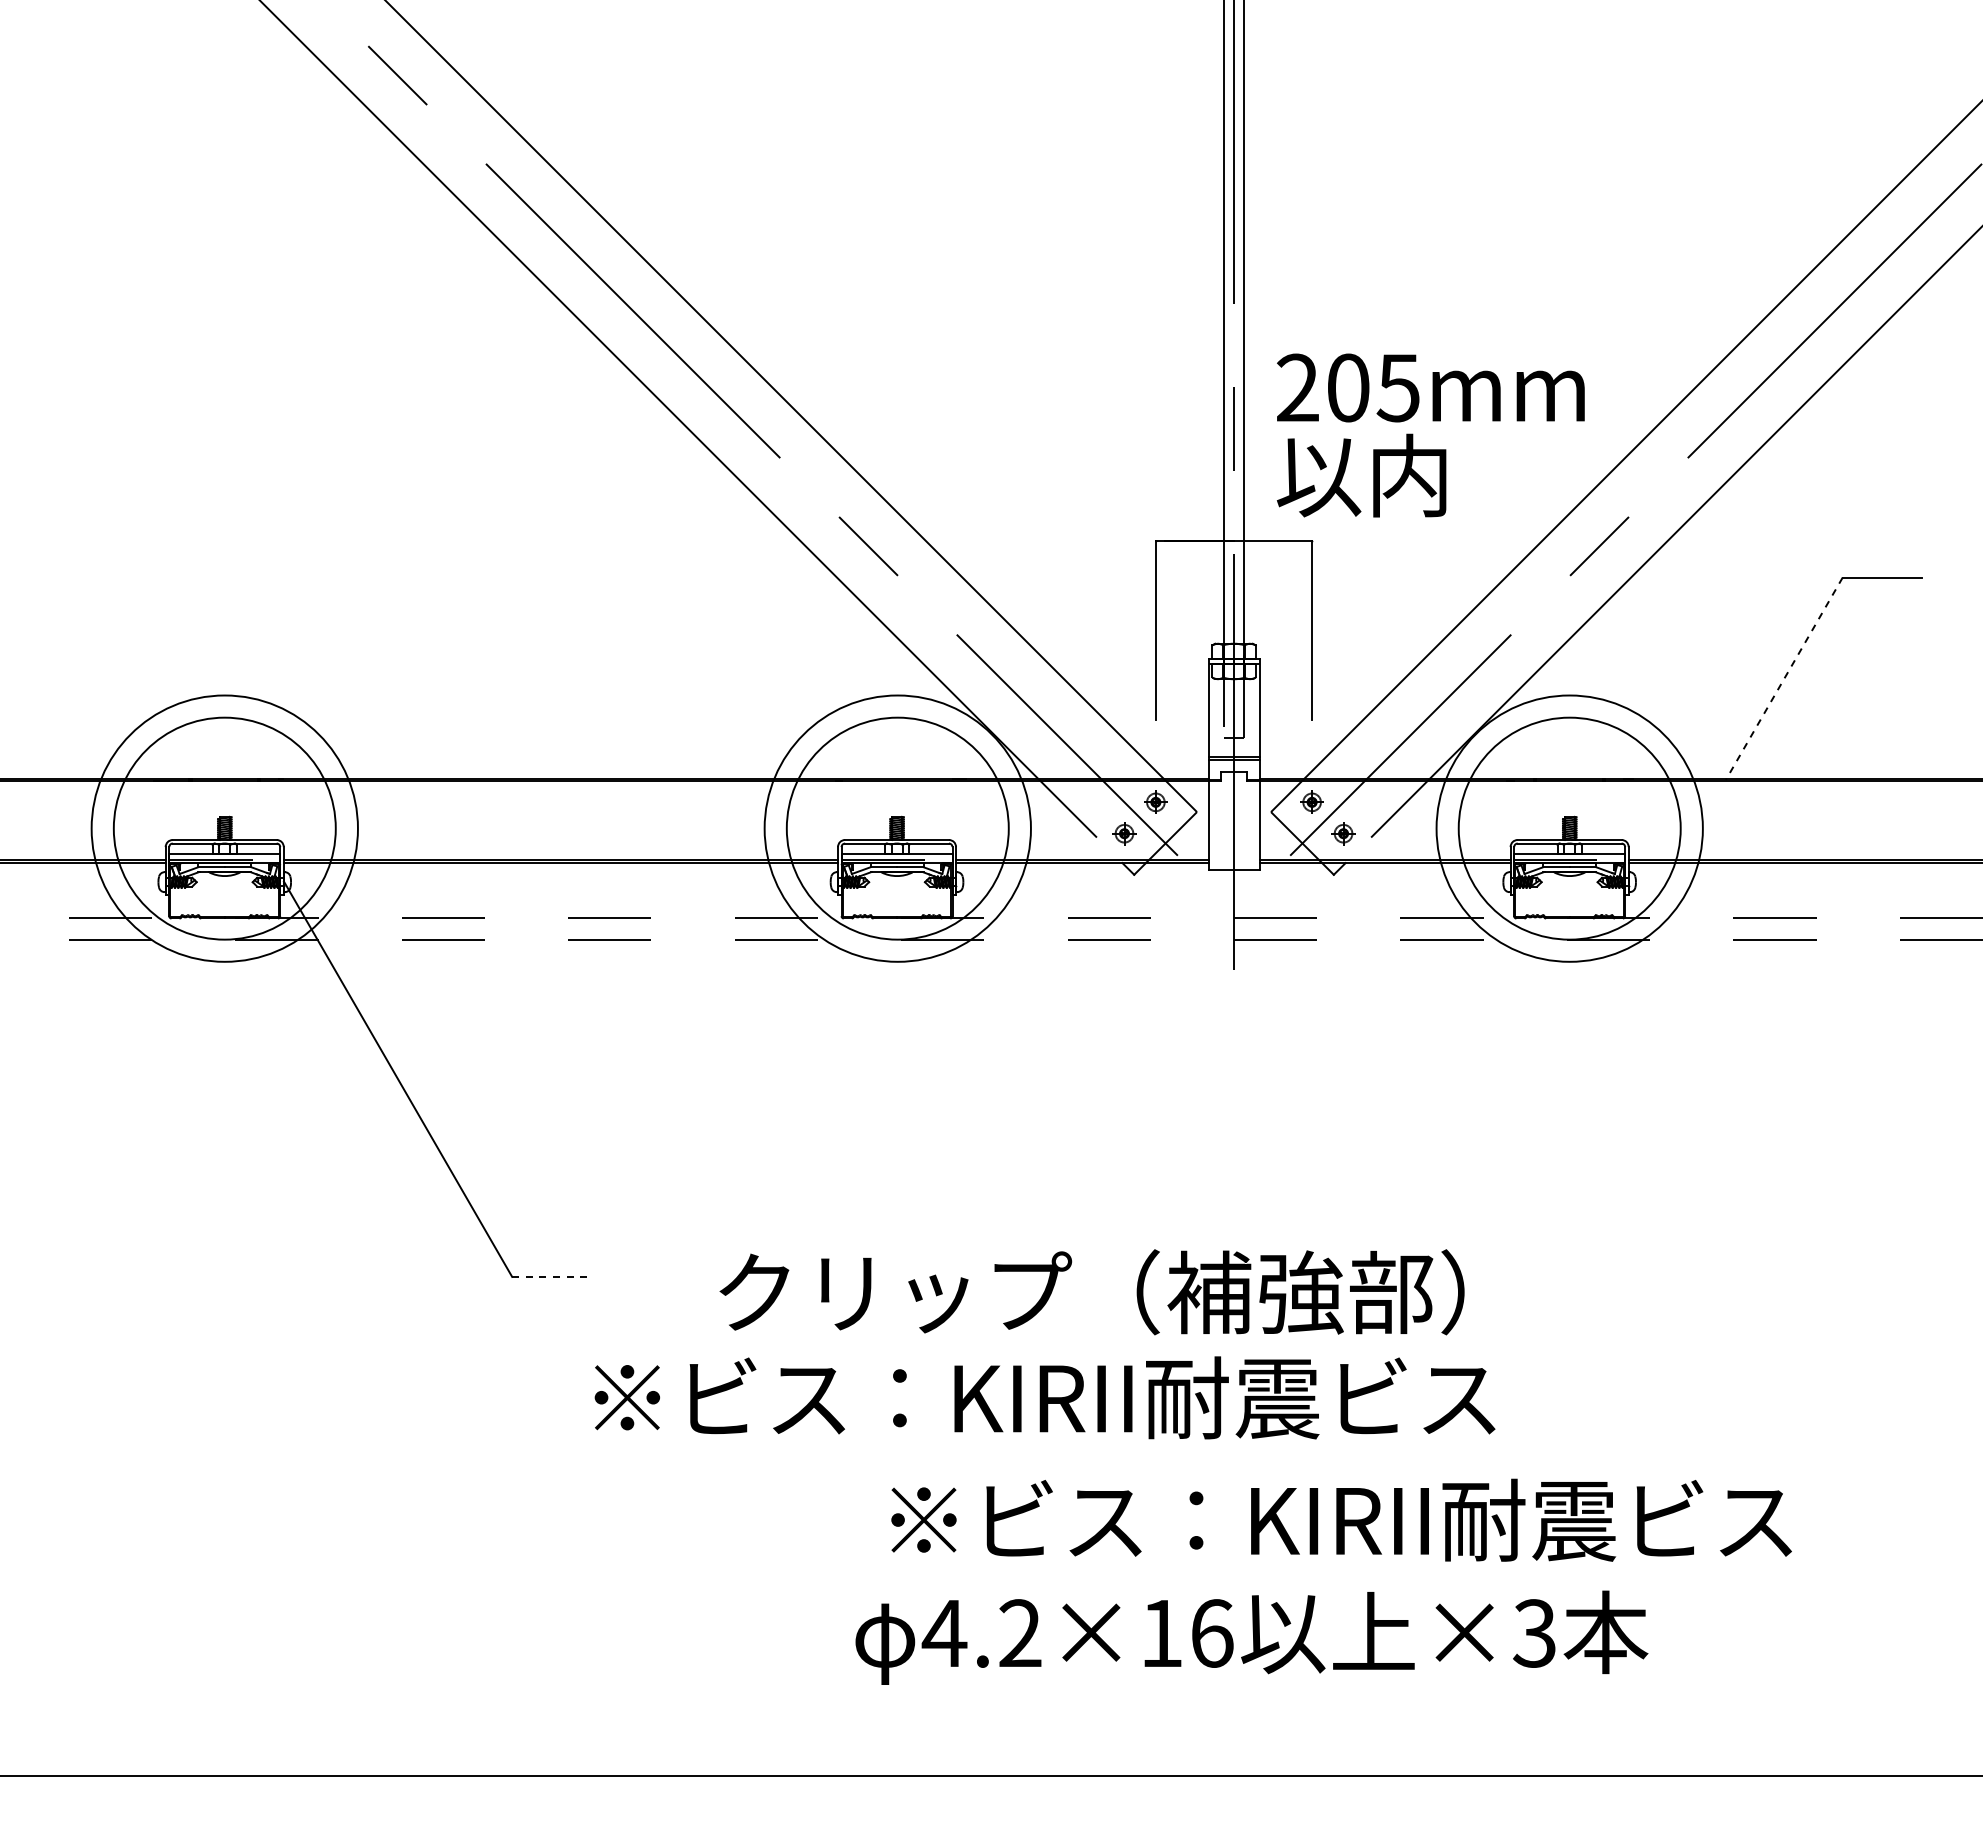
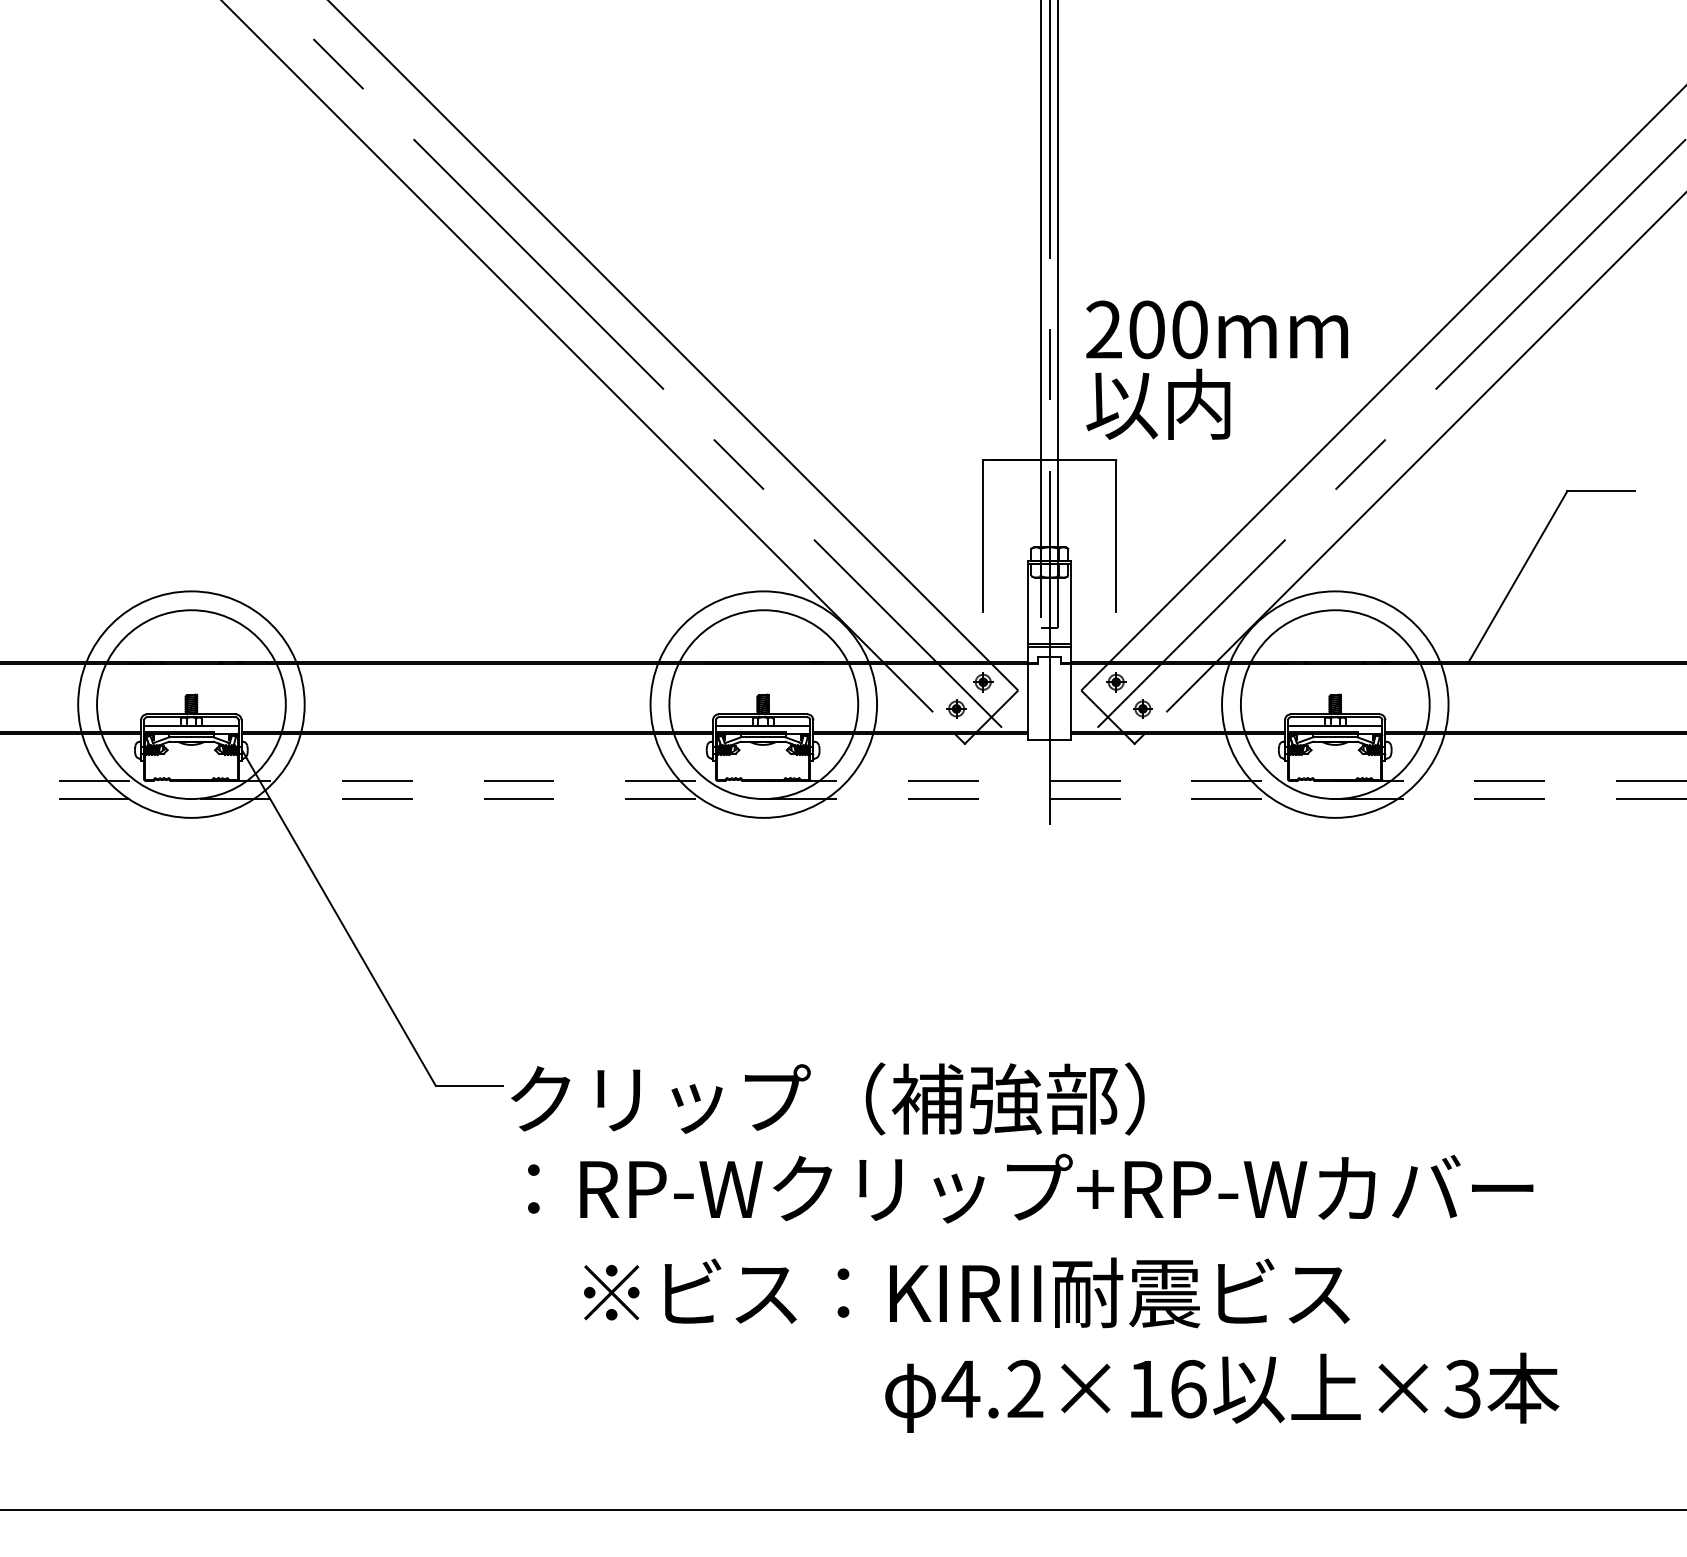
text: (1397, 387) -> (1188, 329), 205mm -> 200mm
line: (1784, 678) -> (1517, 576), dashed -> solid
line: (551, 1276) -> (469, 1085), dashed -> solid
text: (1091, 1292) -> (827, 1099), moved
text: (1198, 1397) -> (1019, 1188), ※ビス：KIRII耐震ビス -> ：RP-Wクリップ+RP-Wカバー
text: (1341, 1519) -> (966, 1292), moved
text: (1251, 1637) -> (1221, 1392), moved

